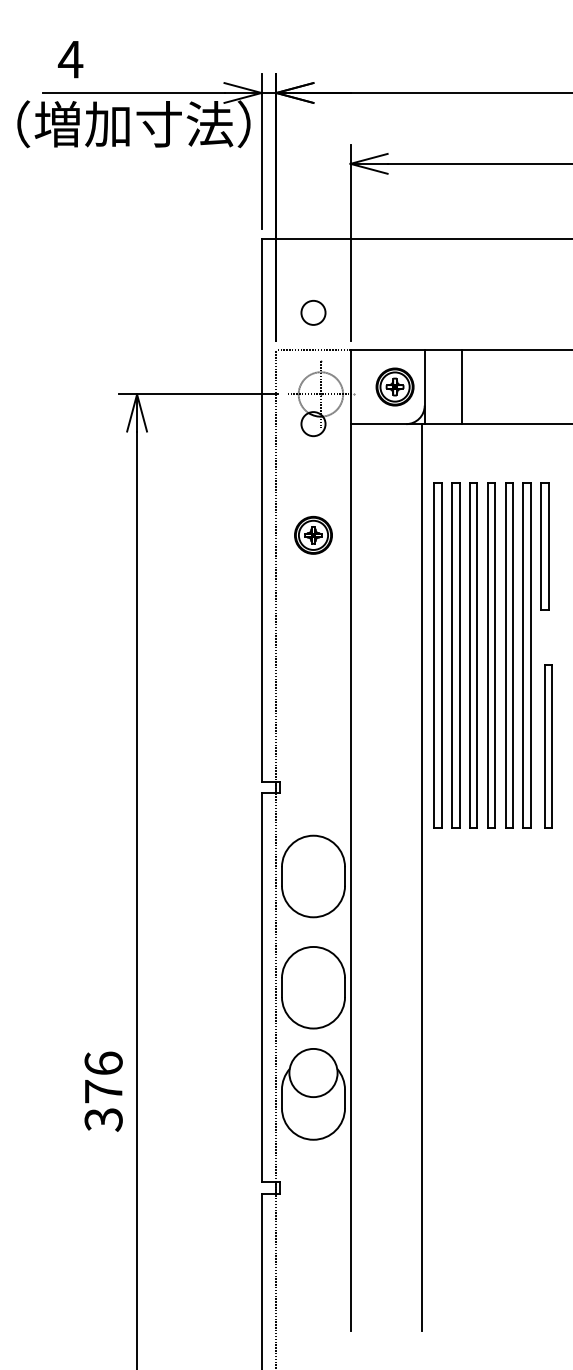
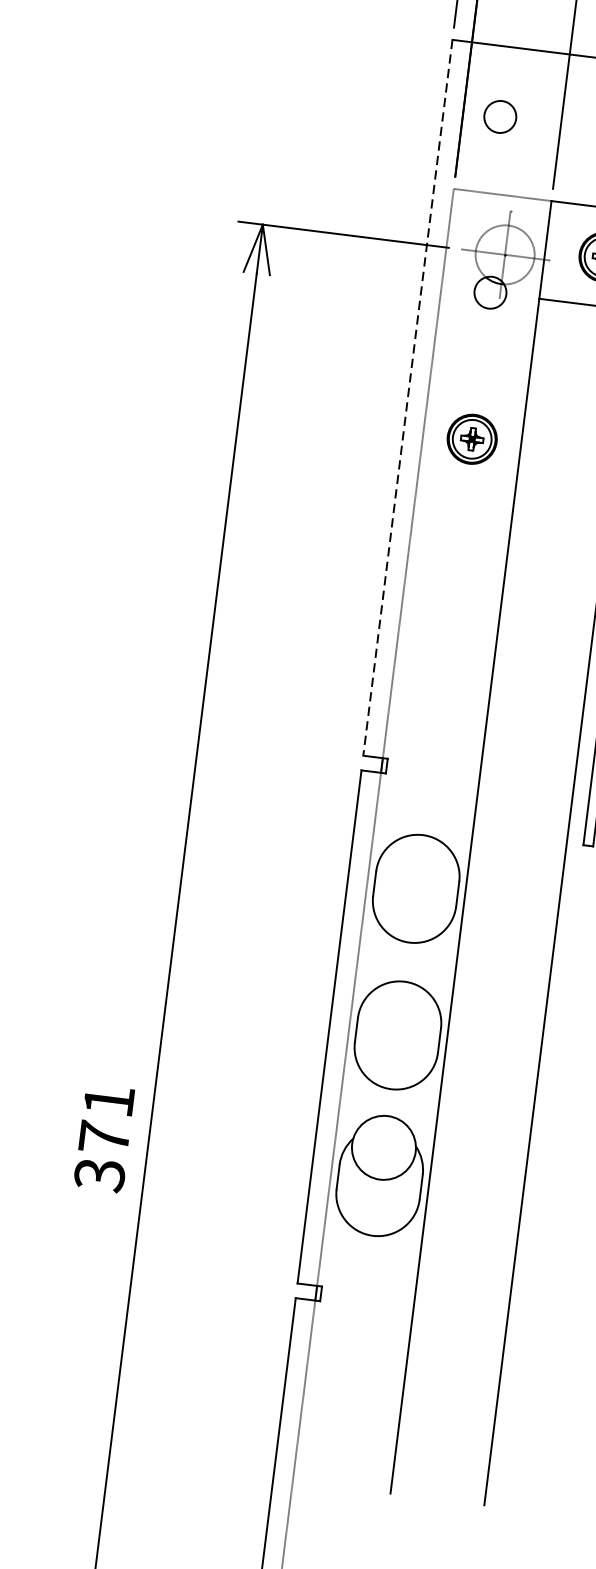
circle: (313, 312) -> (500, 116), moved
line: (261, 510) -> (407, 398), solid -> dashed
text: (103, 1062) -> (108, 1099), 376 -> 371

